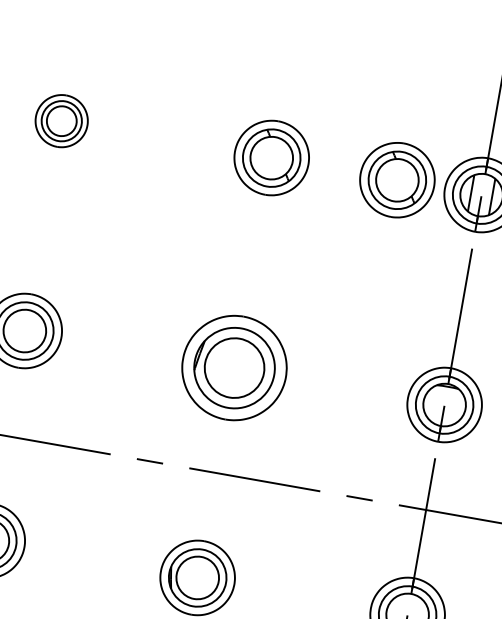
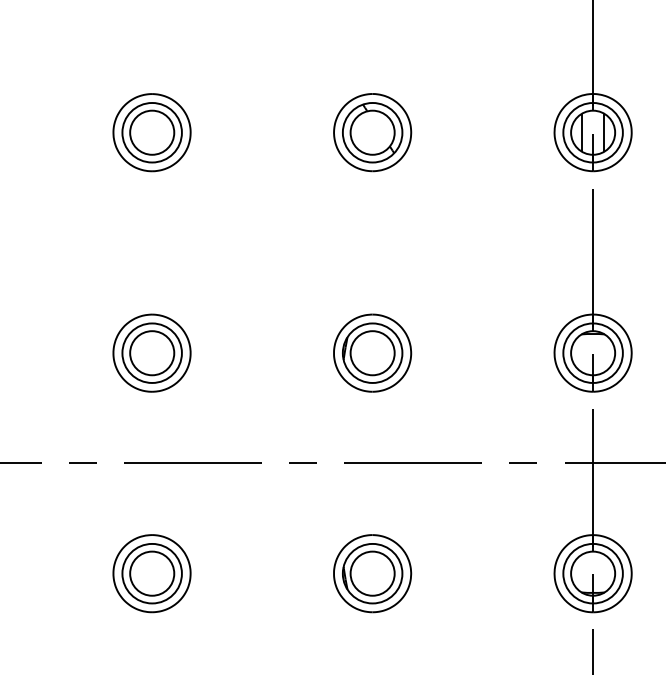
part: (61, 120) -> (151, 132), size x1.43
part: (397, 180) -> (504, 132), removed
part: (234, 367) -> (372, 352), size x0.71

